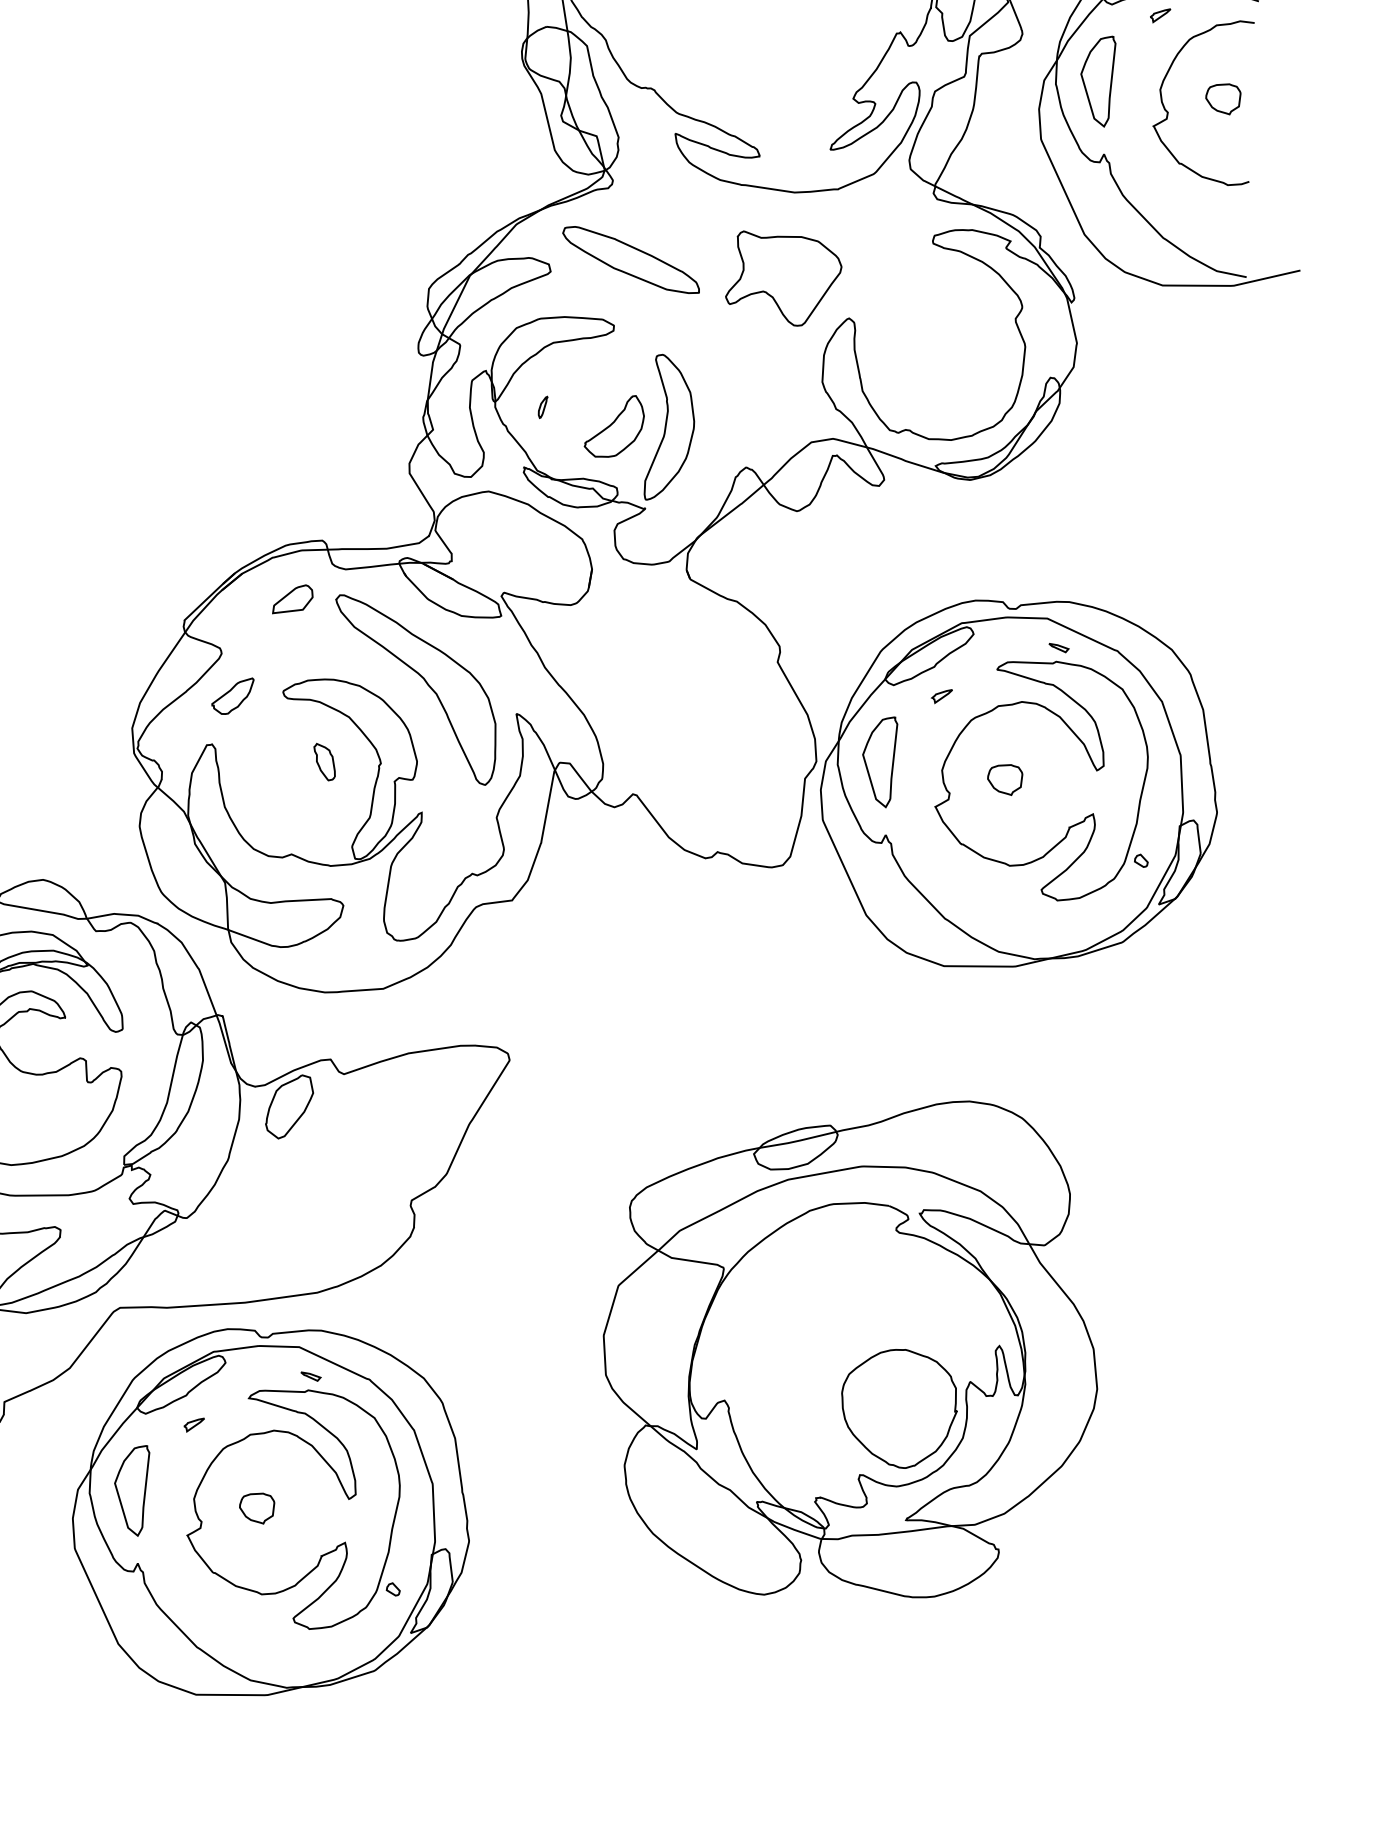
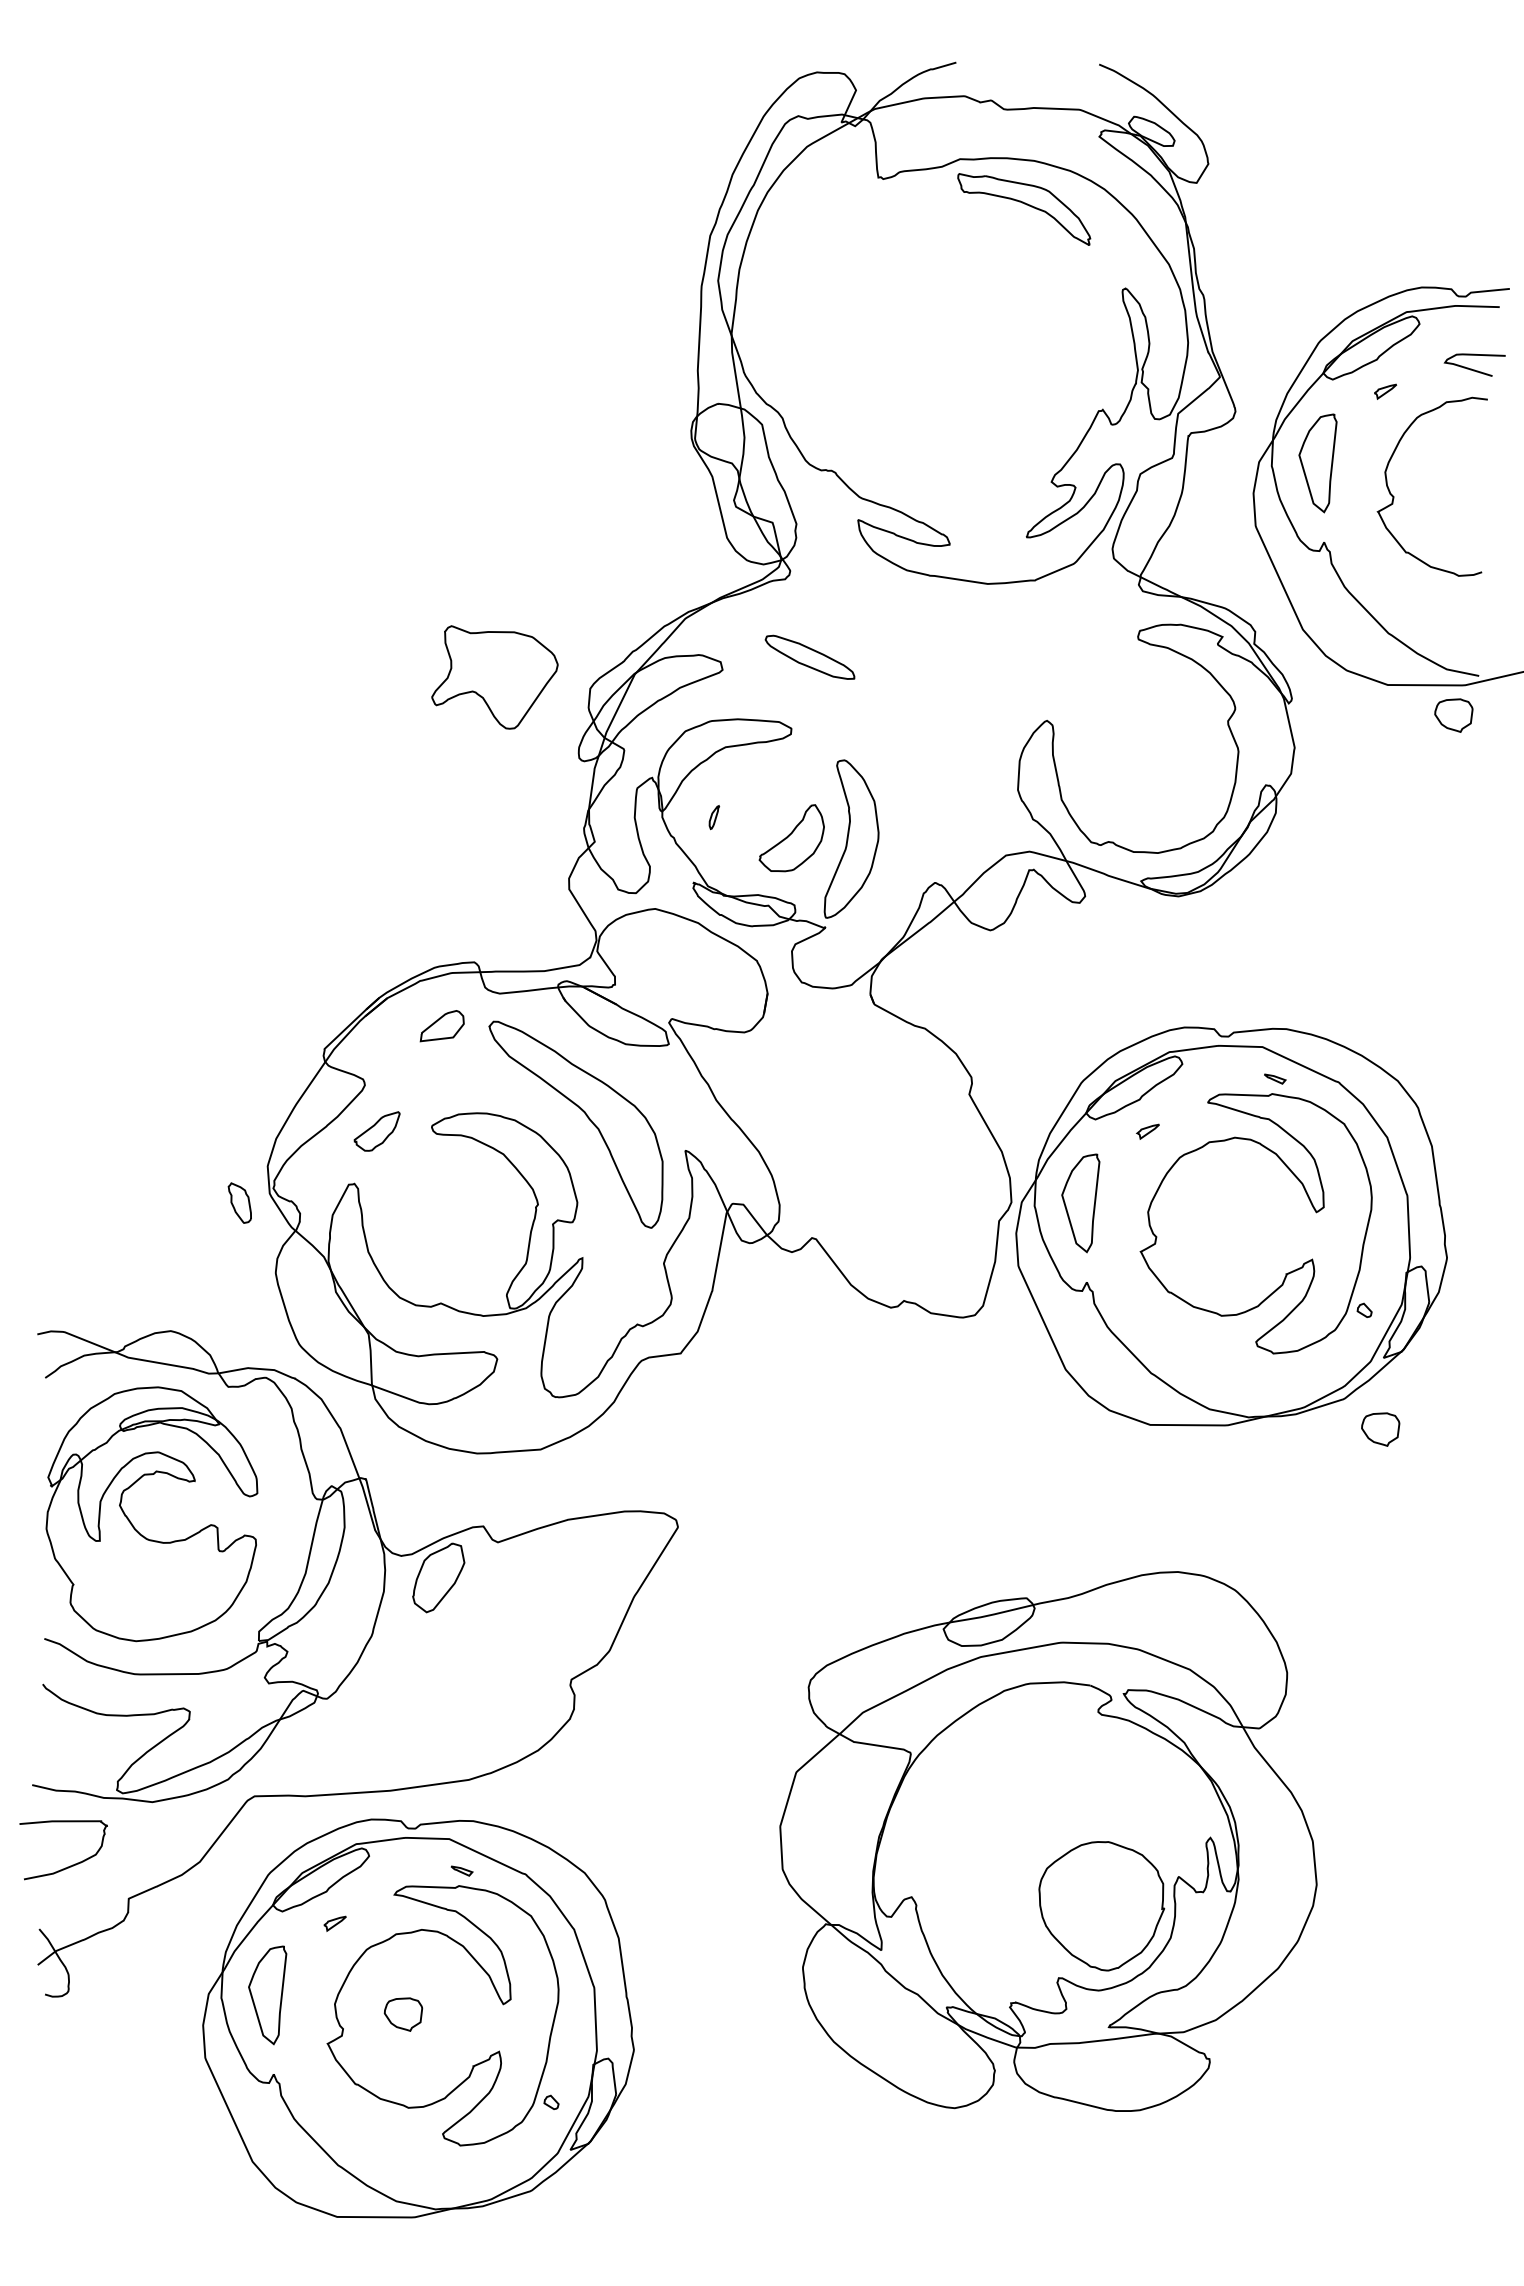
part: (1223, 99) -> (1453, 715), moved
part: (630, 260) -> (809, 657), size x0.6
part: (783, 278) -> (494, 677), moved
part: (324, 761) -> (239, 1202), moved
part: (1005, 779) -> (1380, 1429), moved

